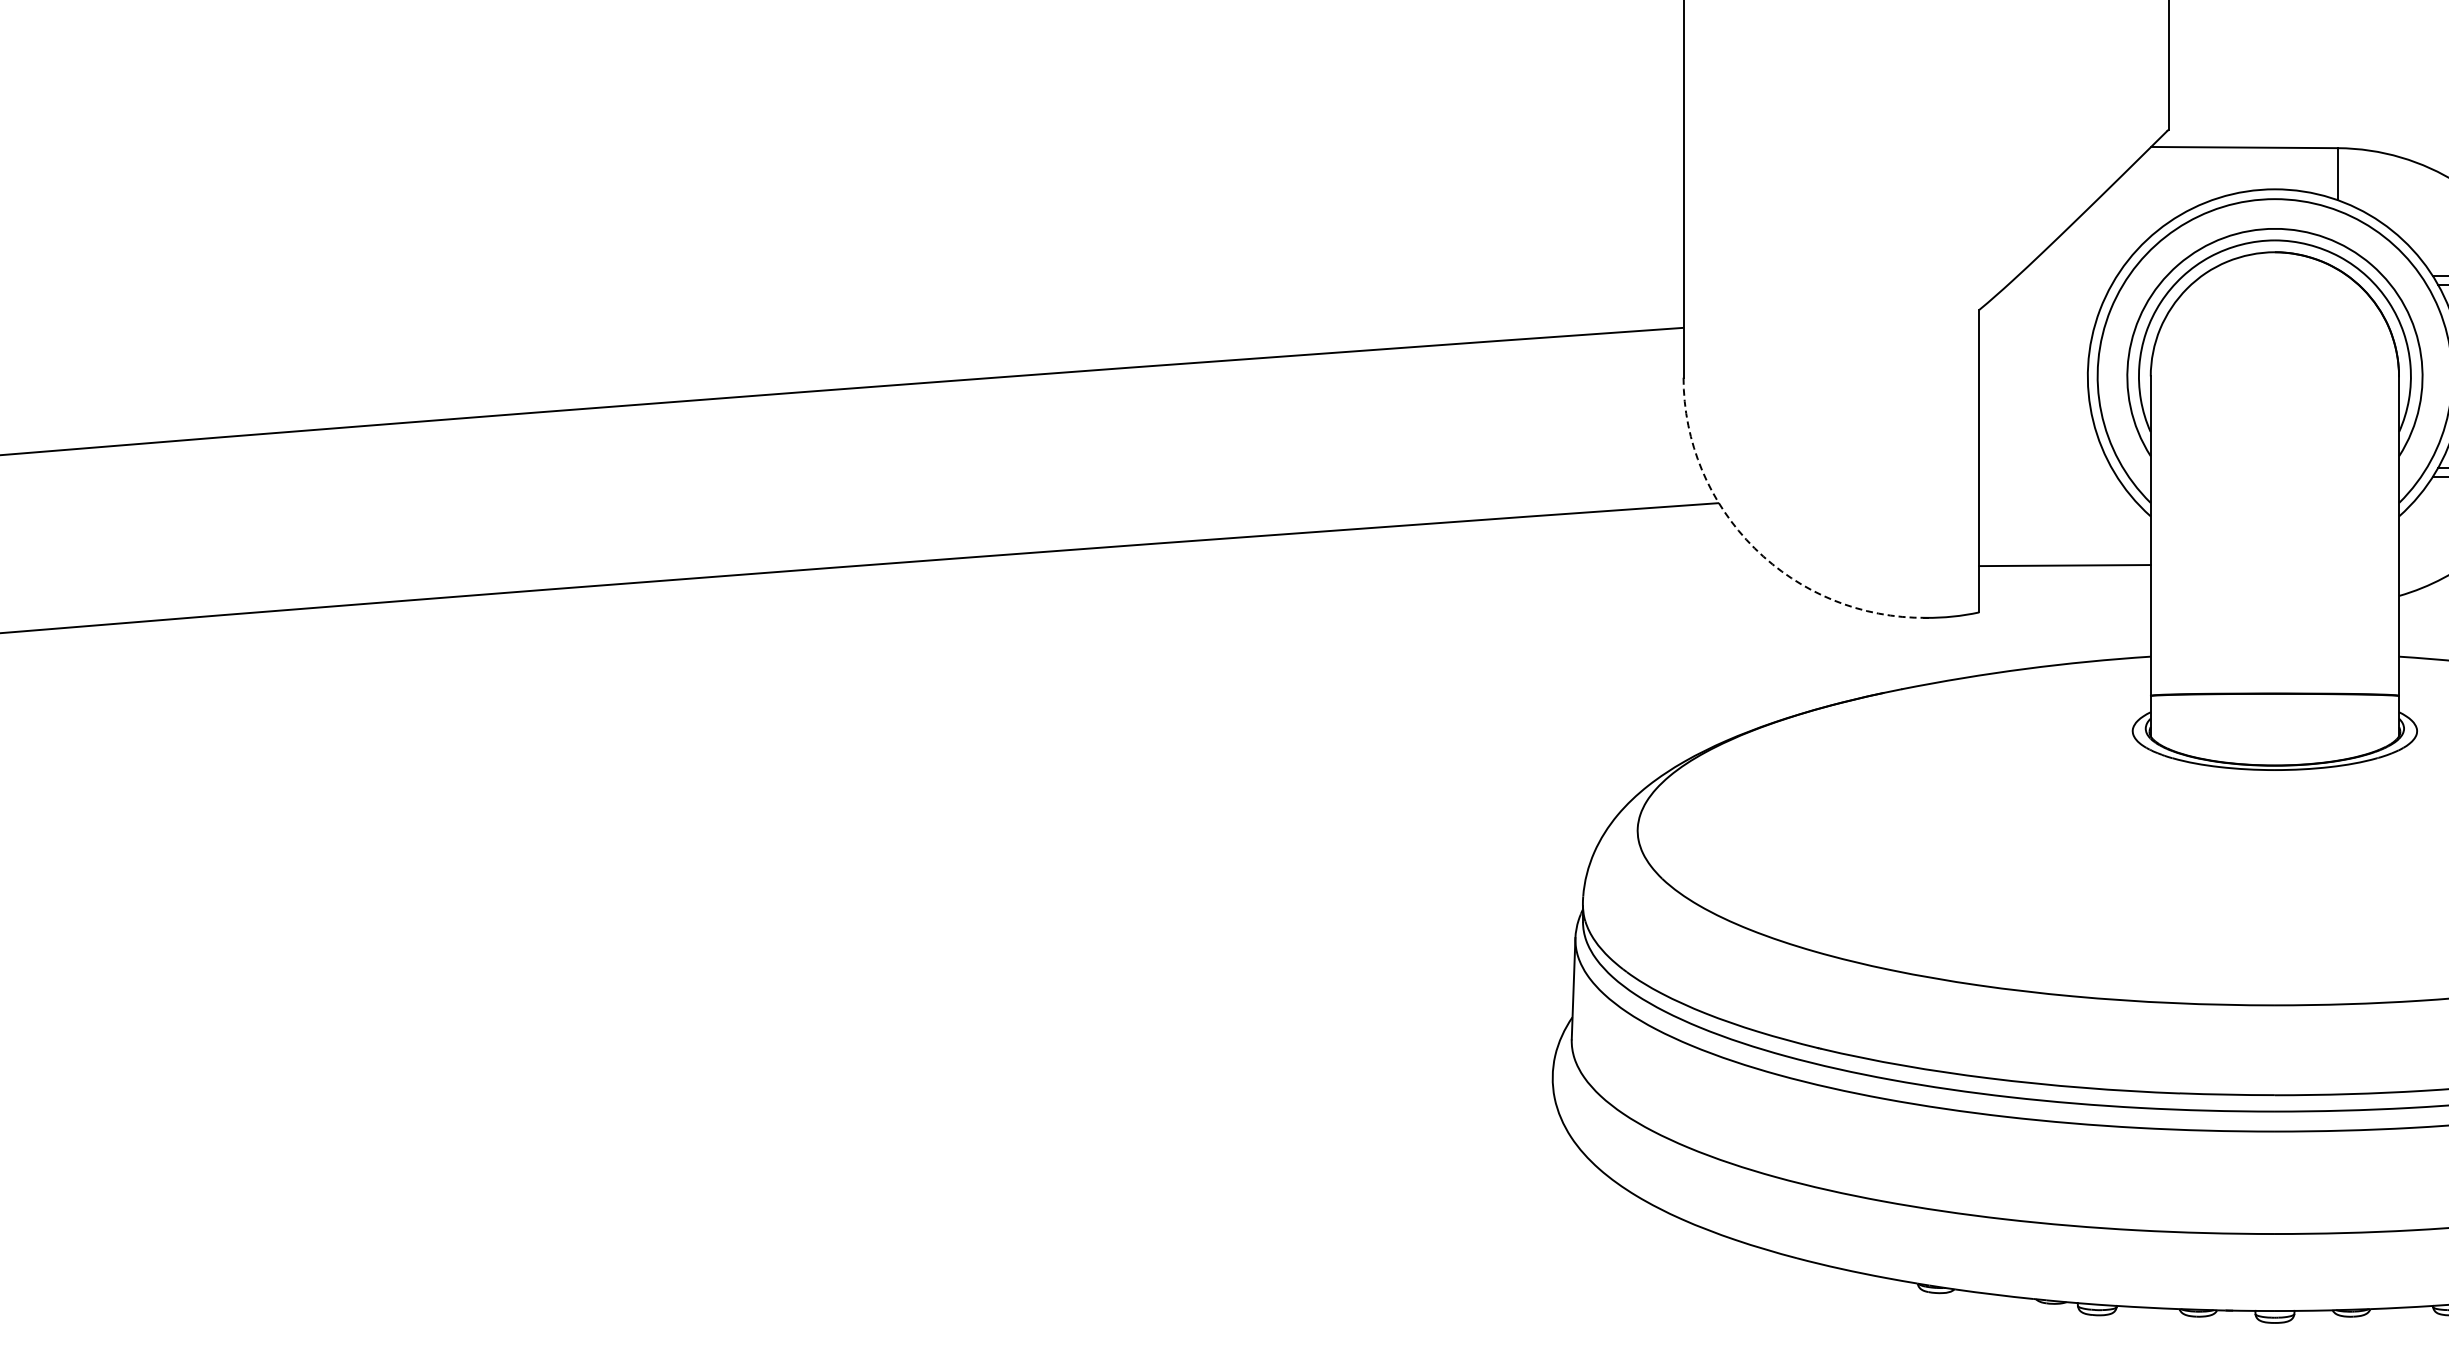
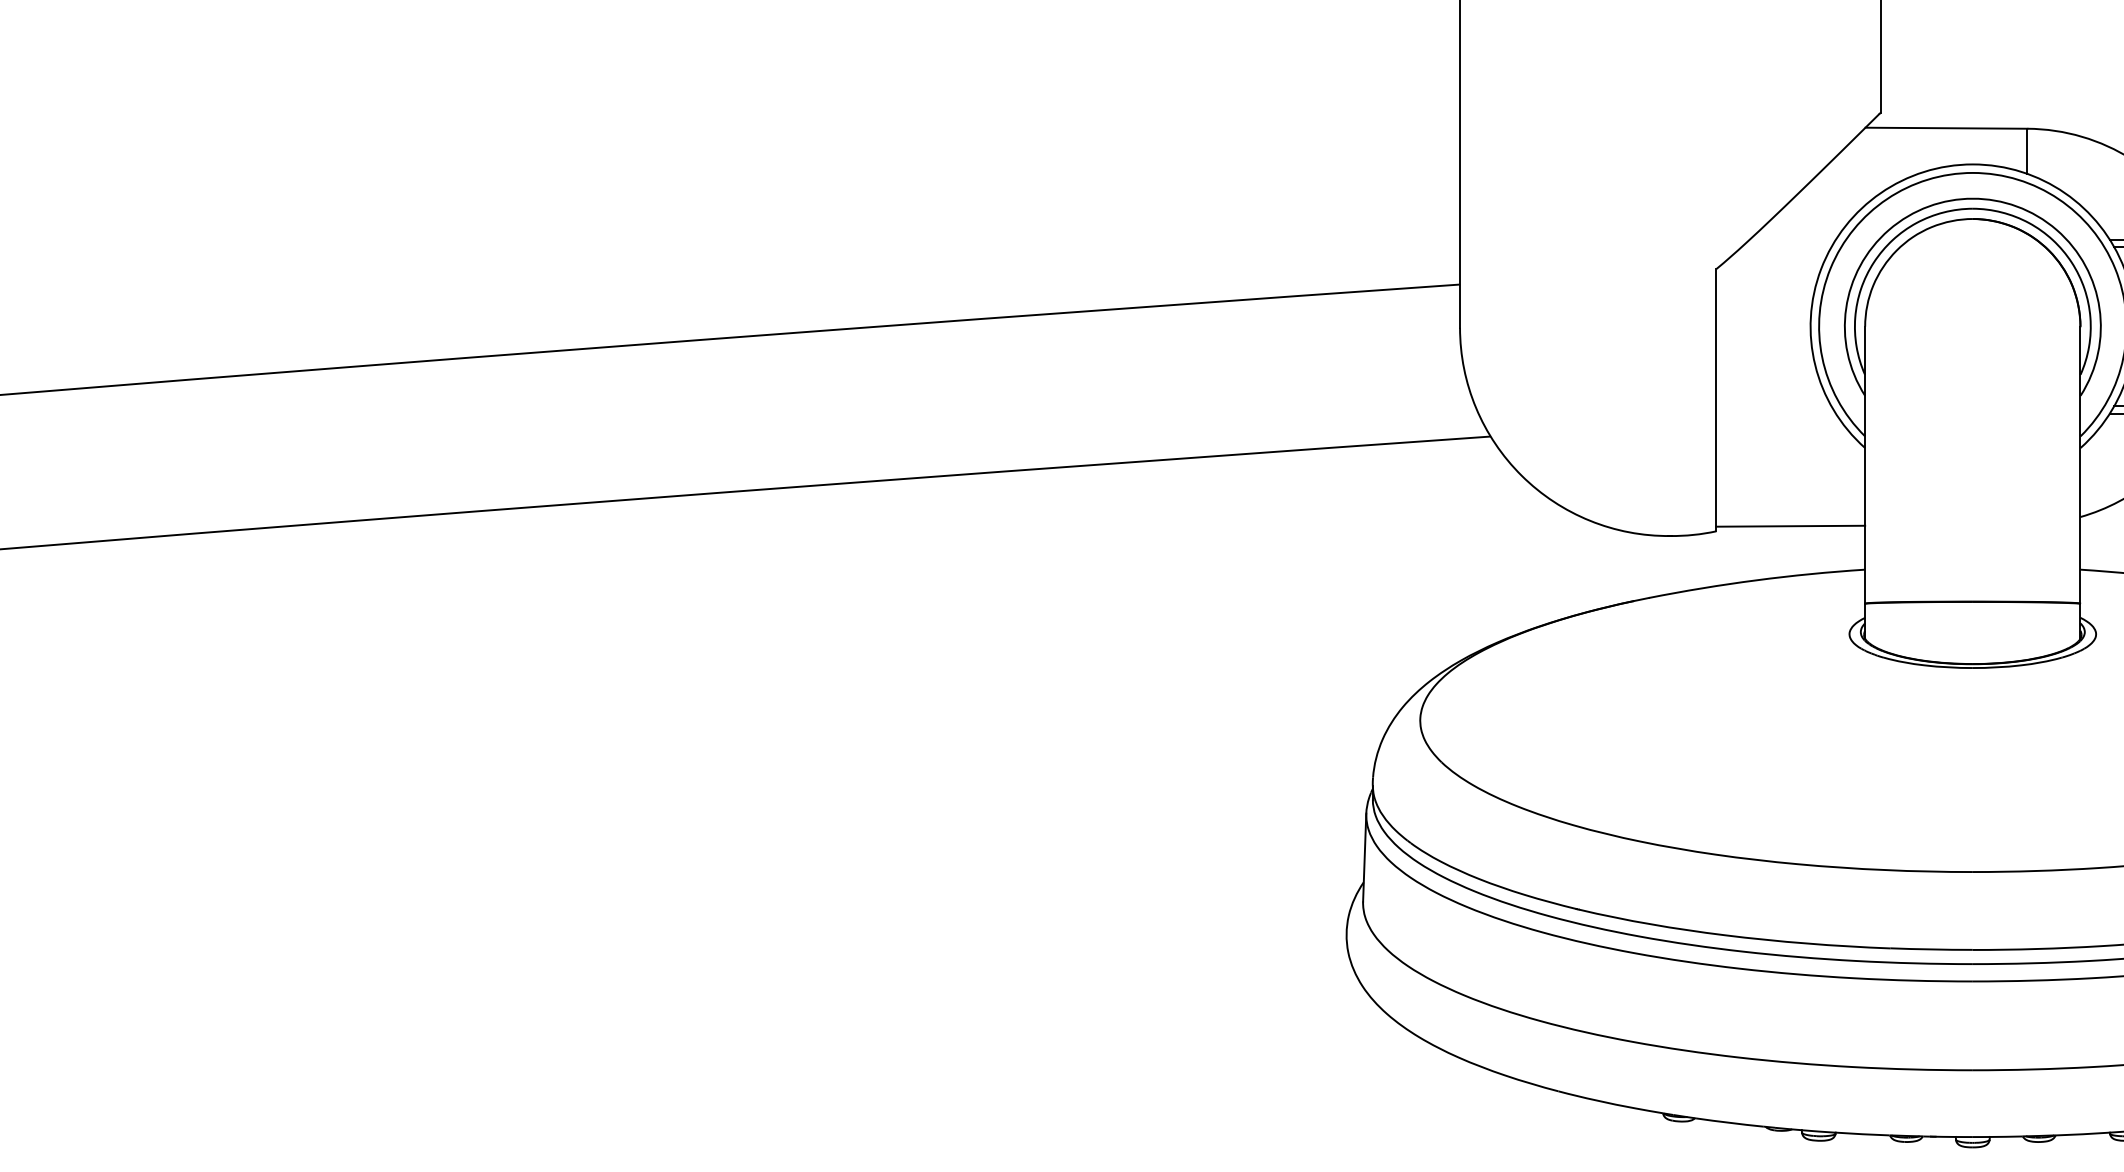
arc: (1754, 548) -> (1521, 475), dashed -> solid
line: (2064, 565) -> (1790, 526), moved

